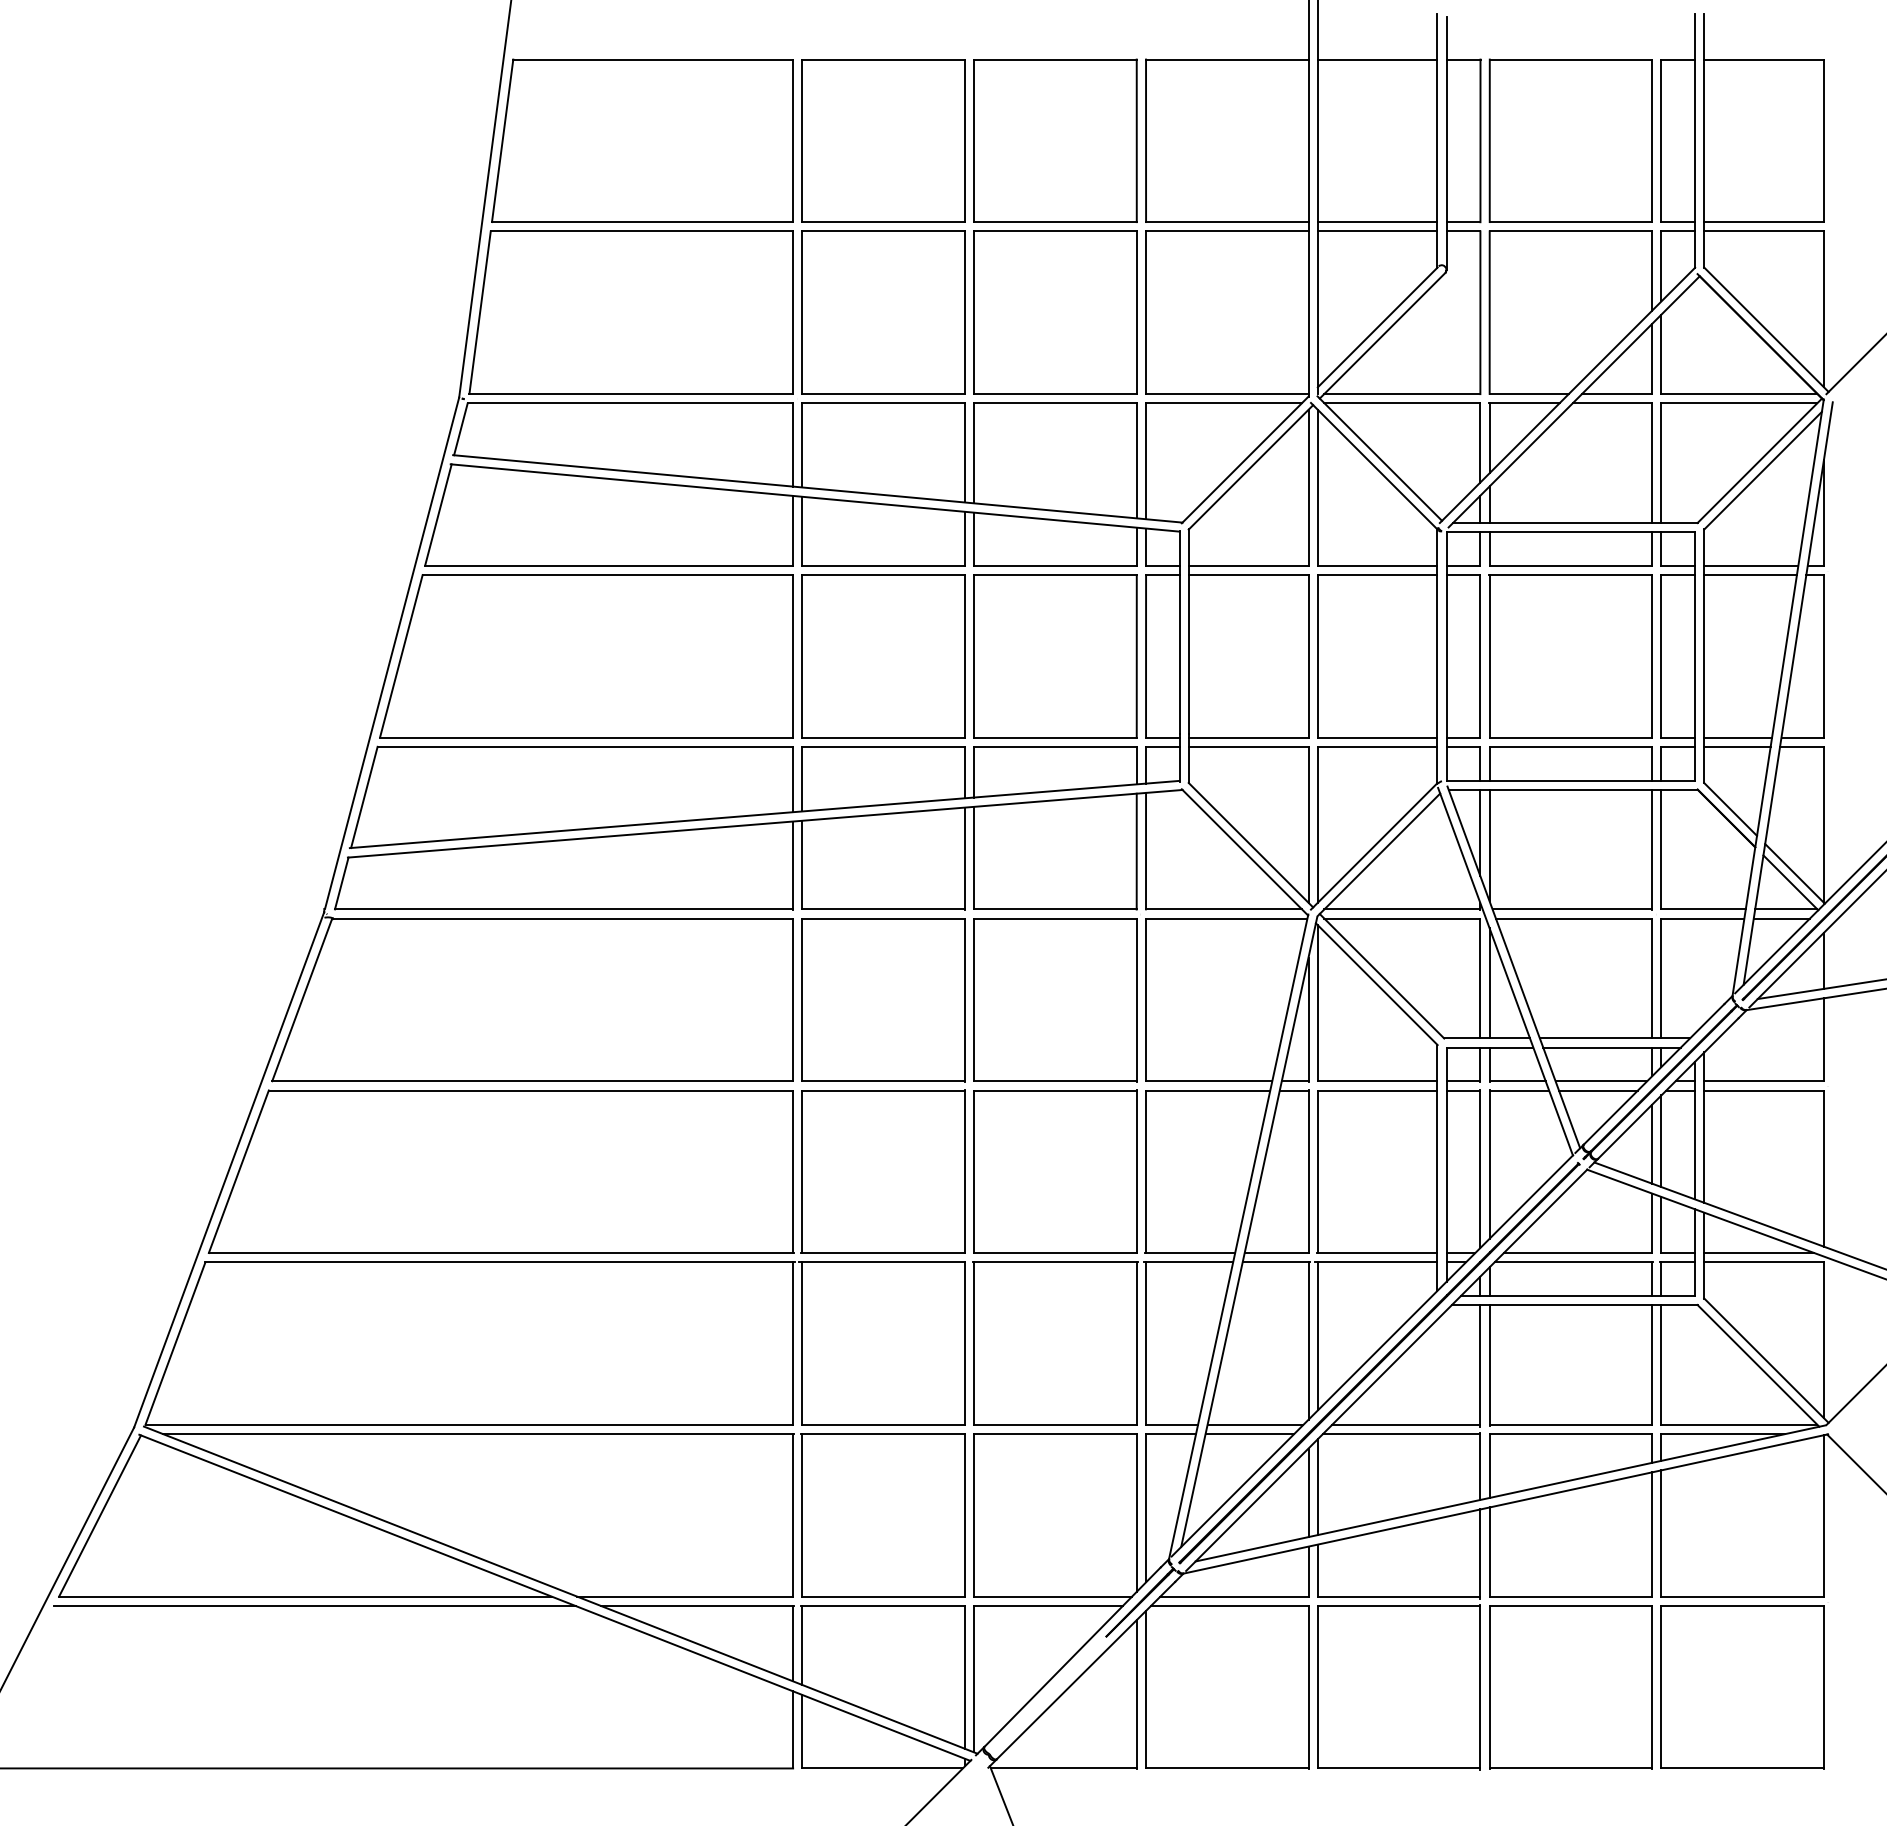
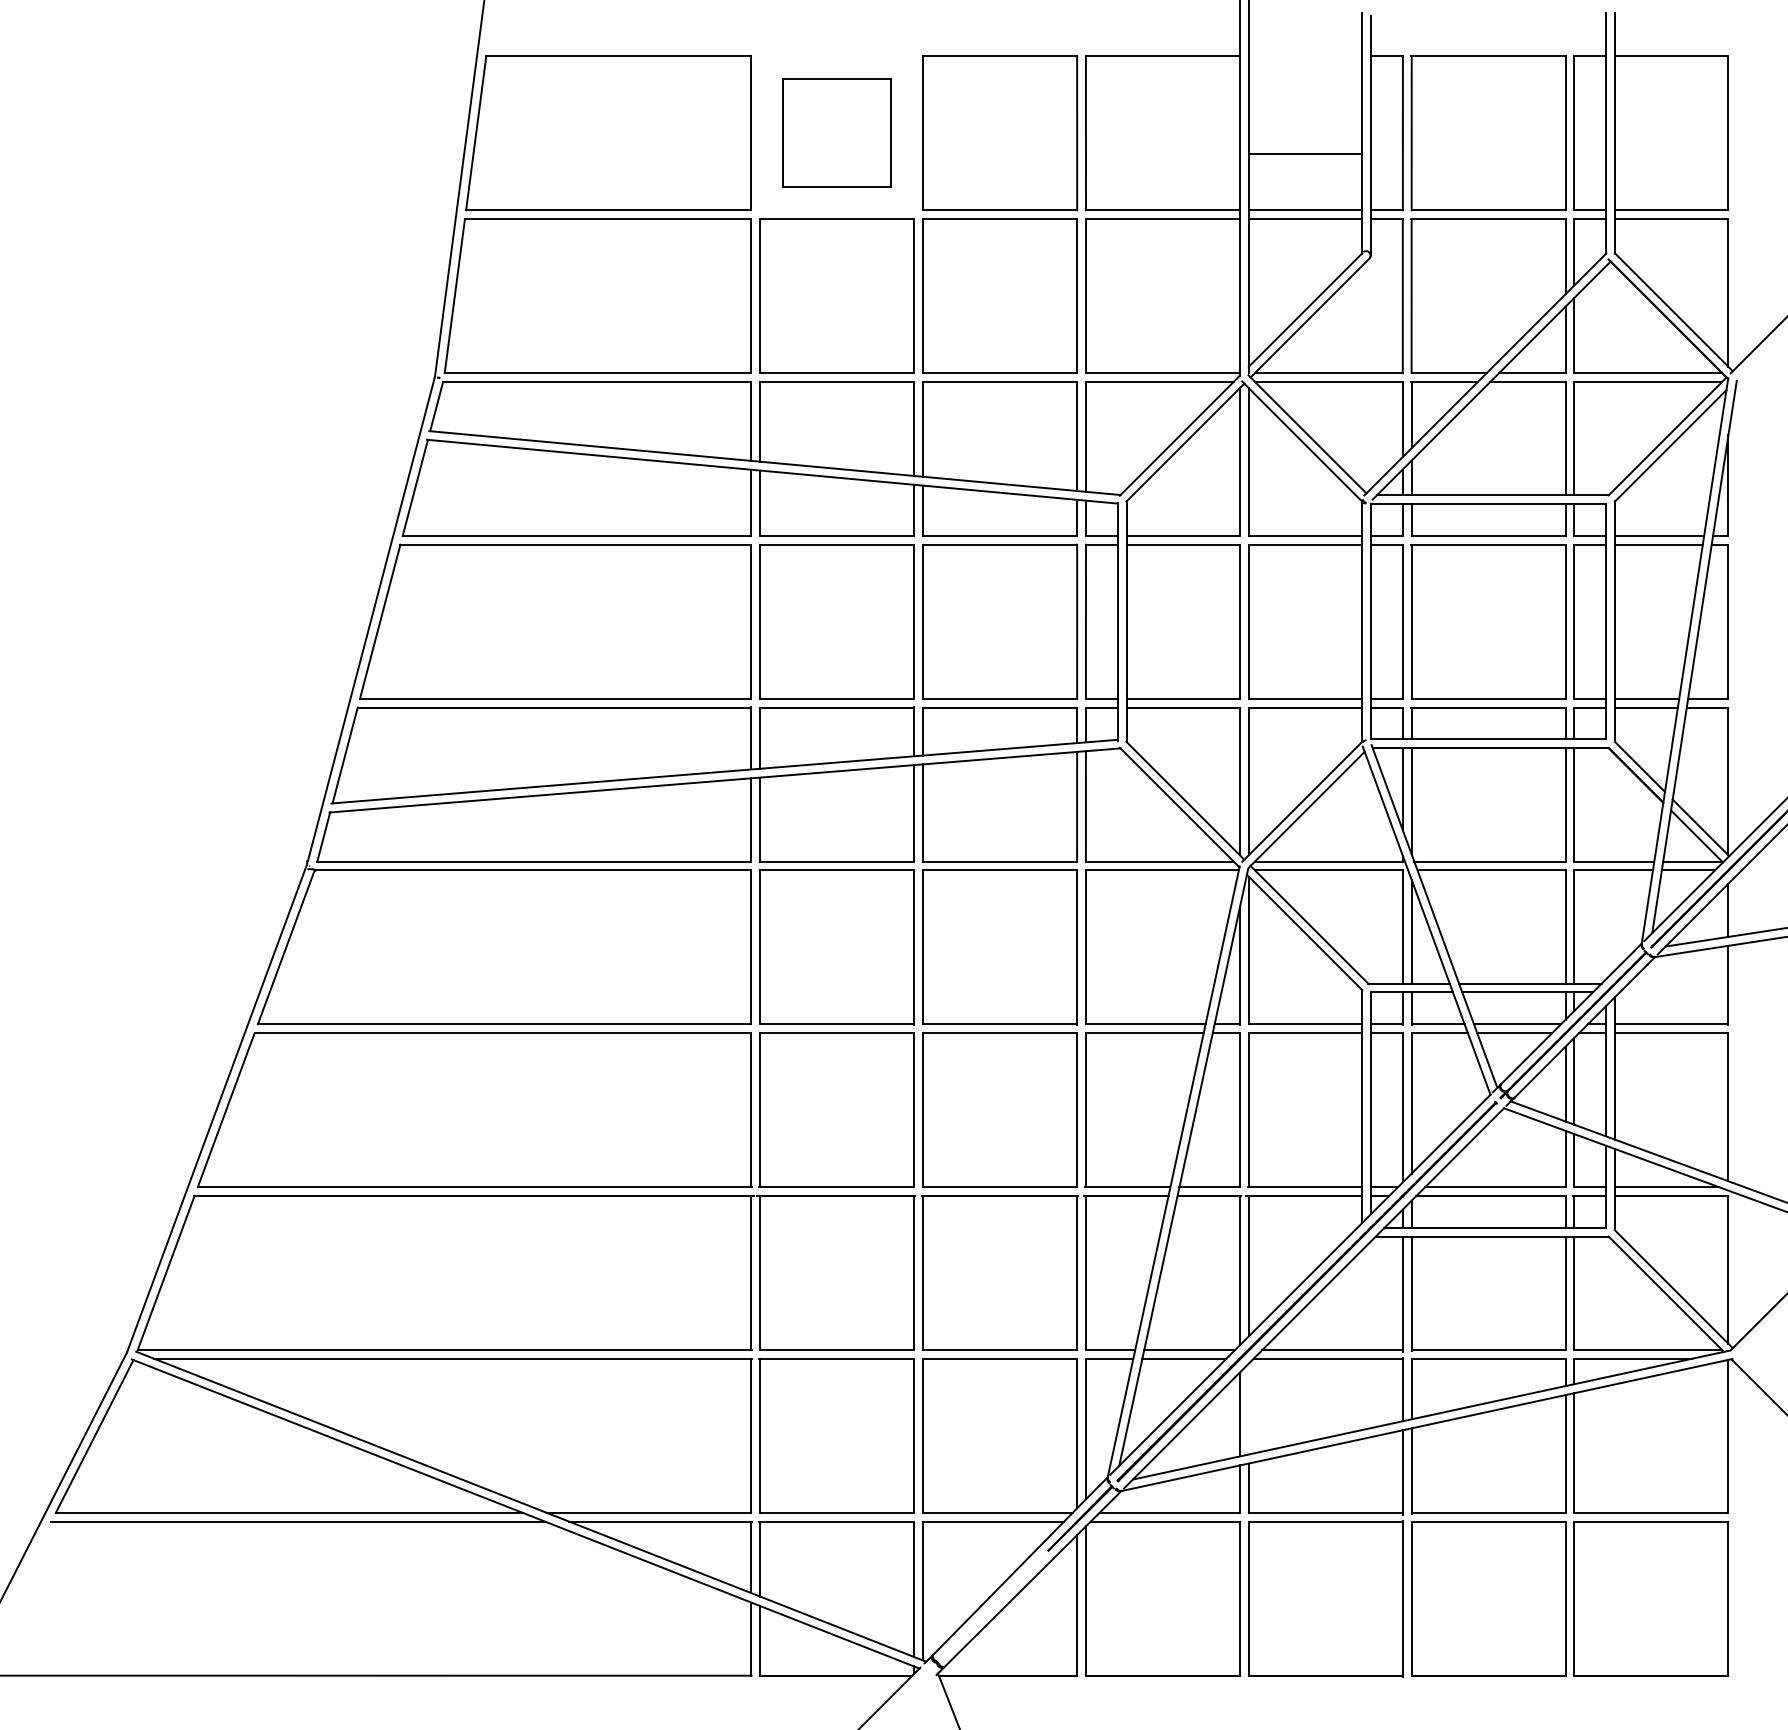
line: (1377, 59) -> (1305, 154), moved
part: (882, 140) -> (836, 132), size x0.7
line: (1317, 1486) -> (1248, 1408), removed

